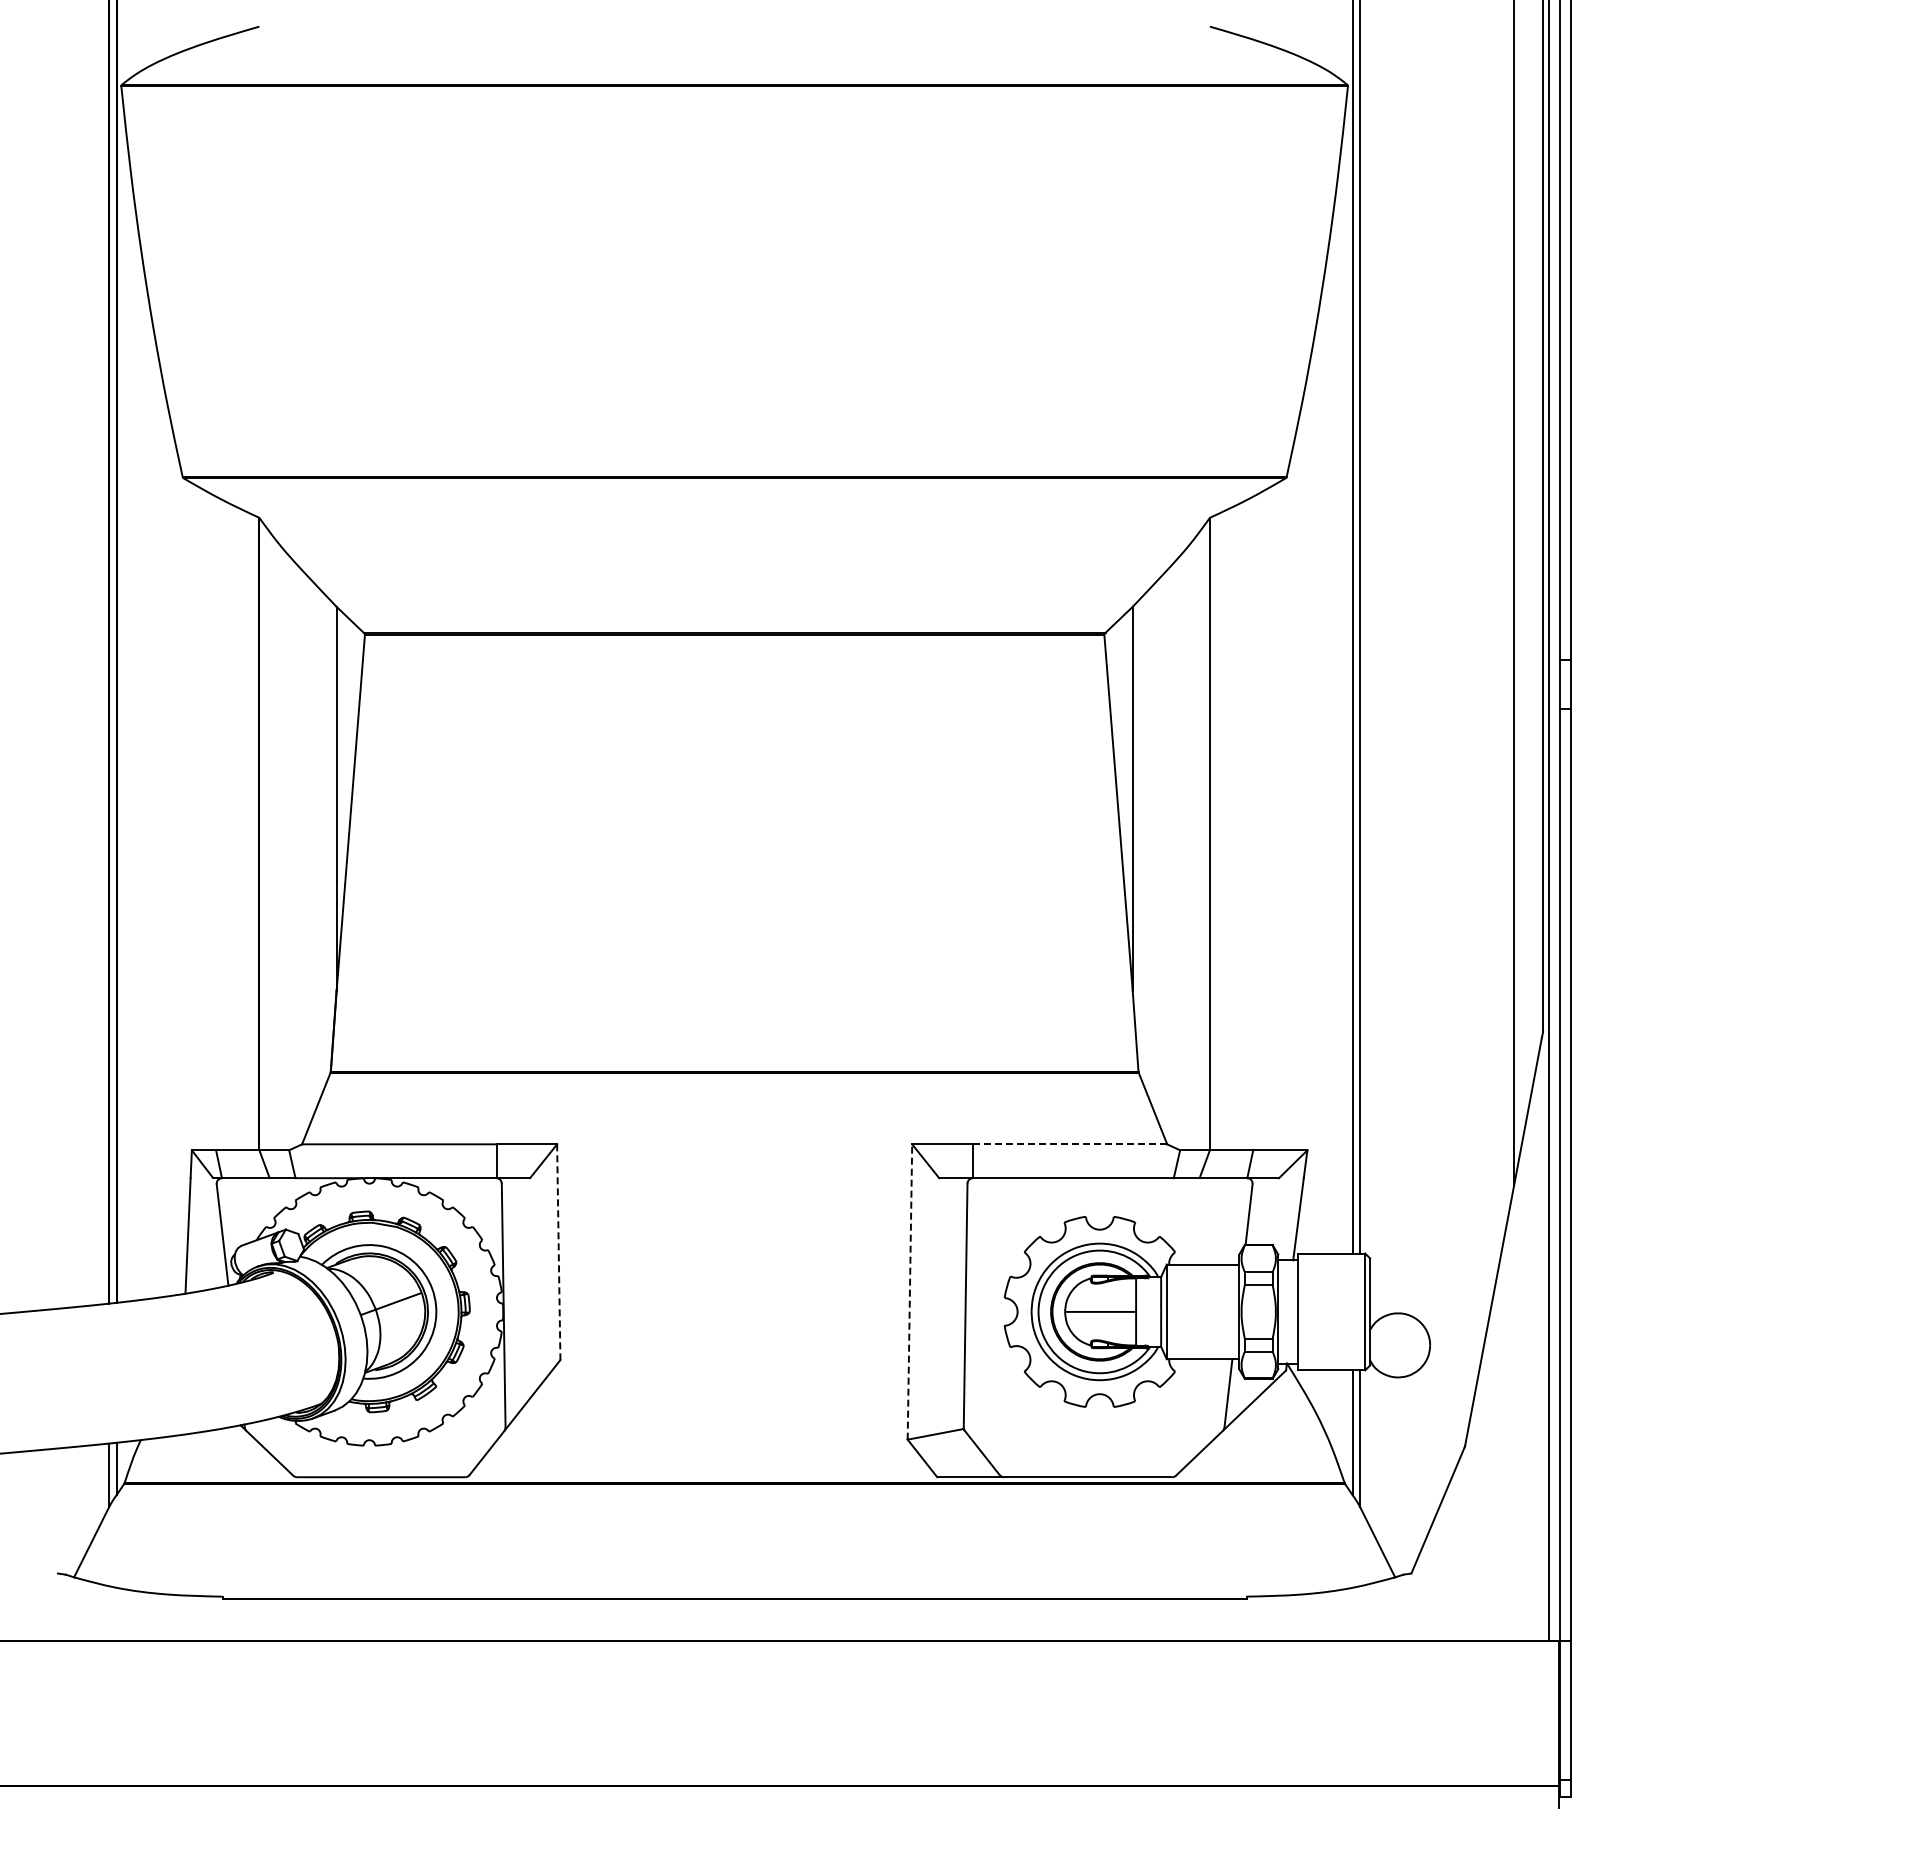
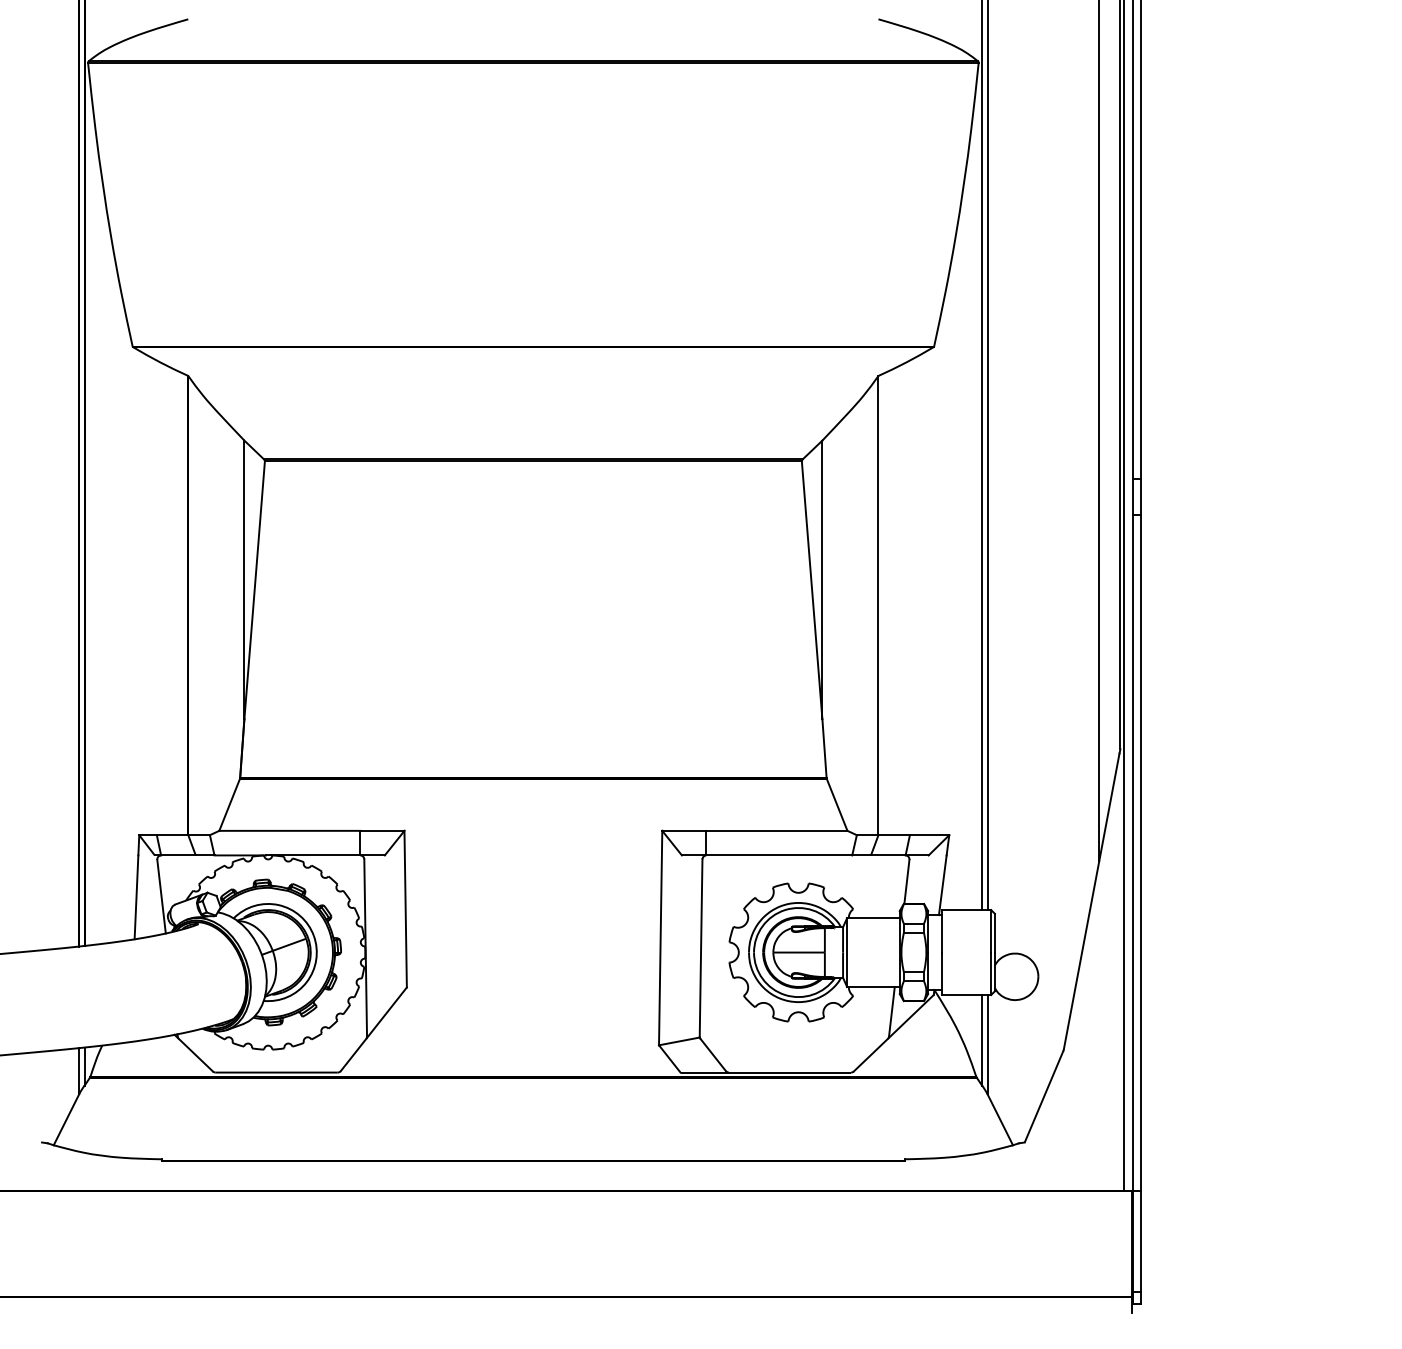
line: (1070, 1144) -> (777, 830), dashed -> solid
line: (558, 1252) -> (405, 909), dashed -> solid
line: (909, 1292) -> (660, 938), dashed -> solid

